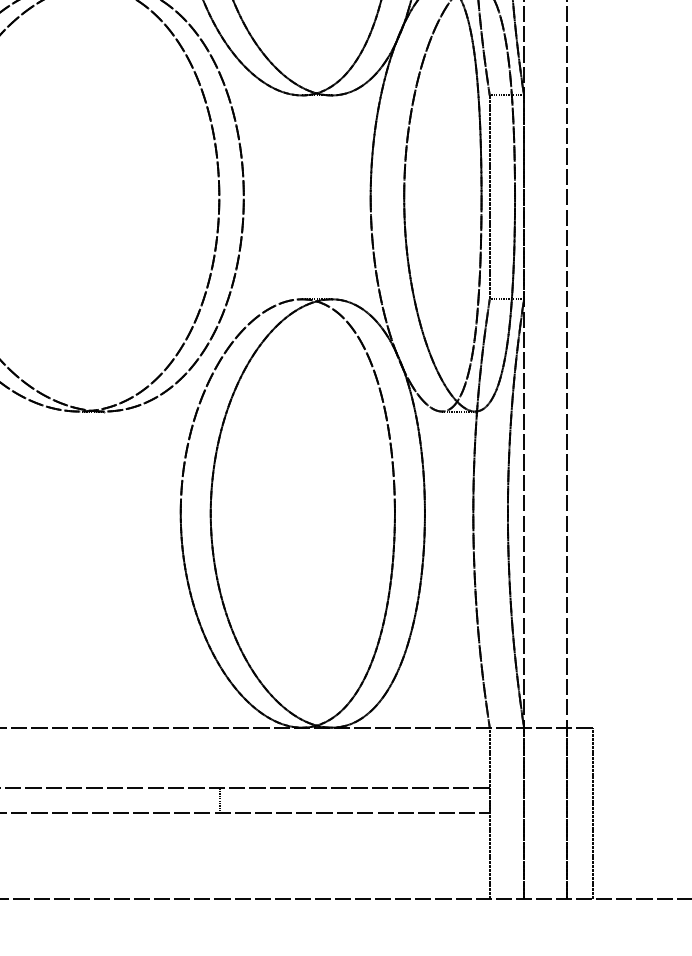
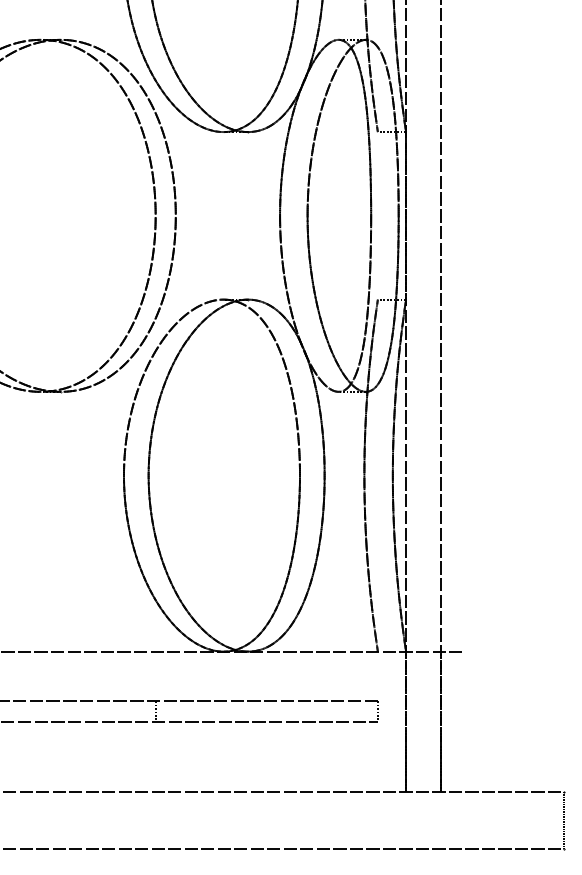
line: (489, 196) -> (377, 215), removed
line: (489, 812) -> (377, 721), removed
line: (592, 812) -> (462, 721), removed

